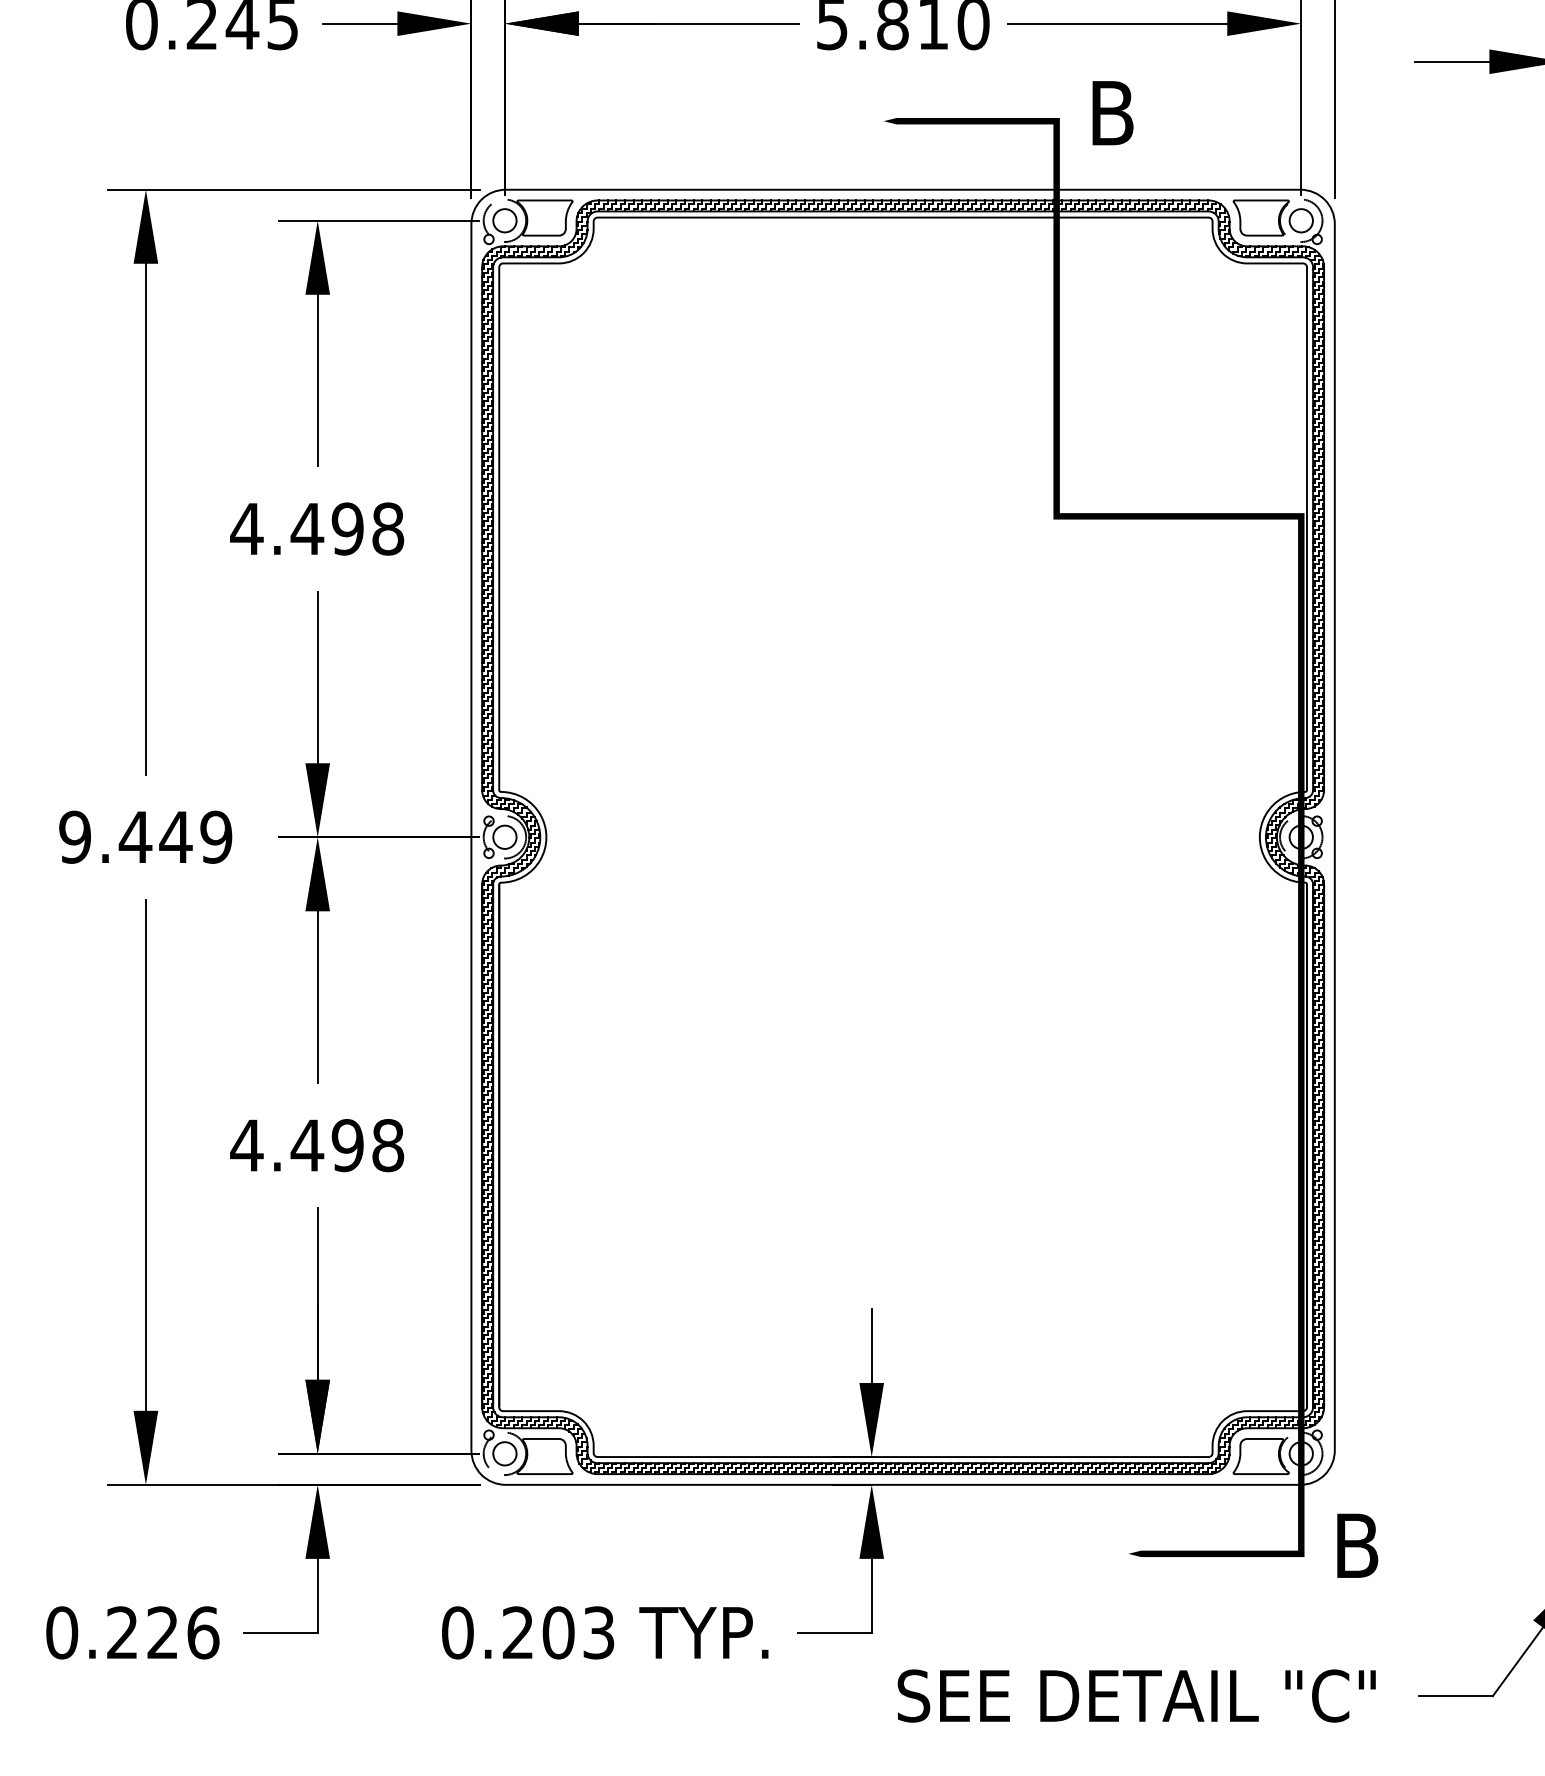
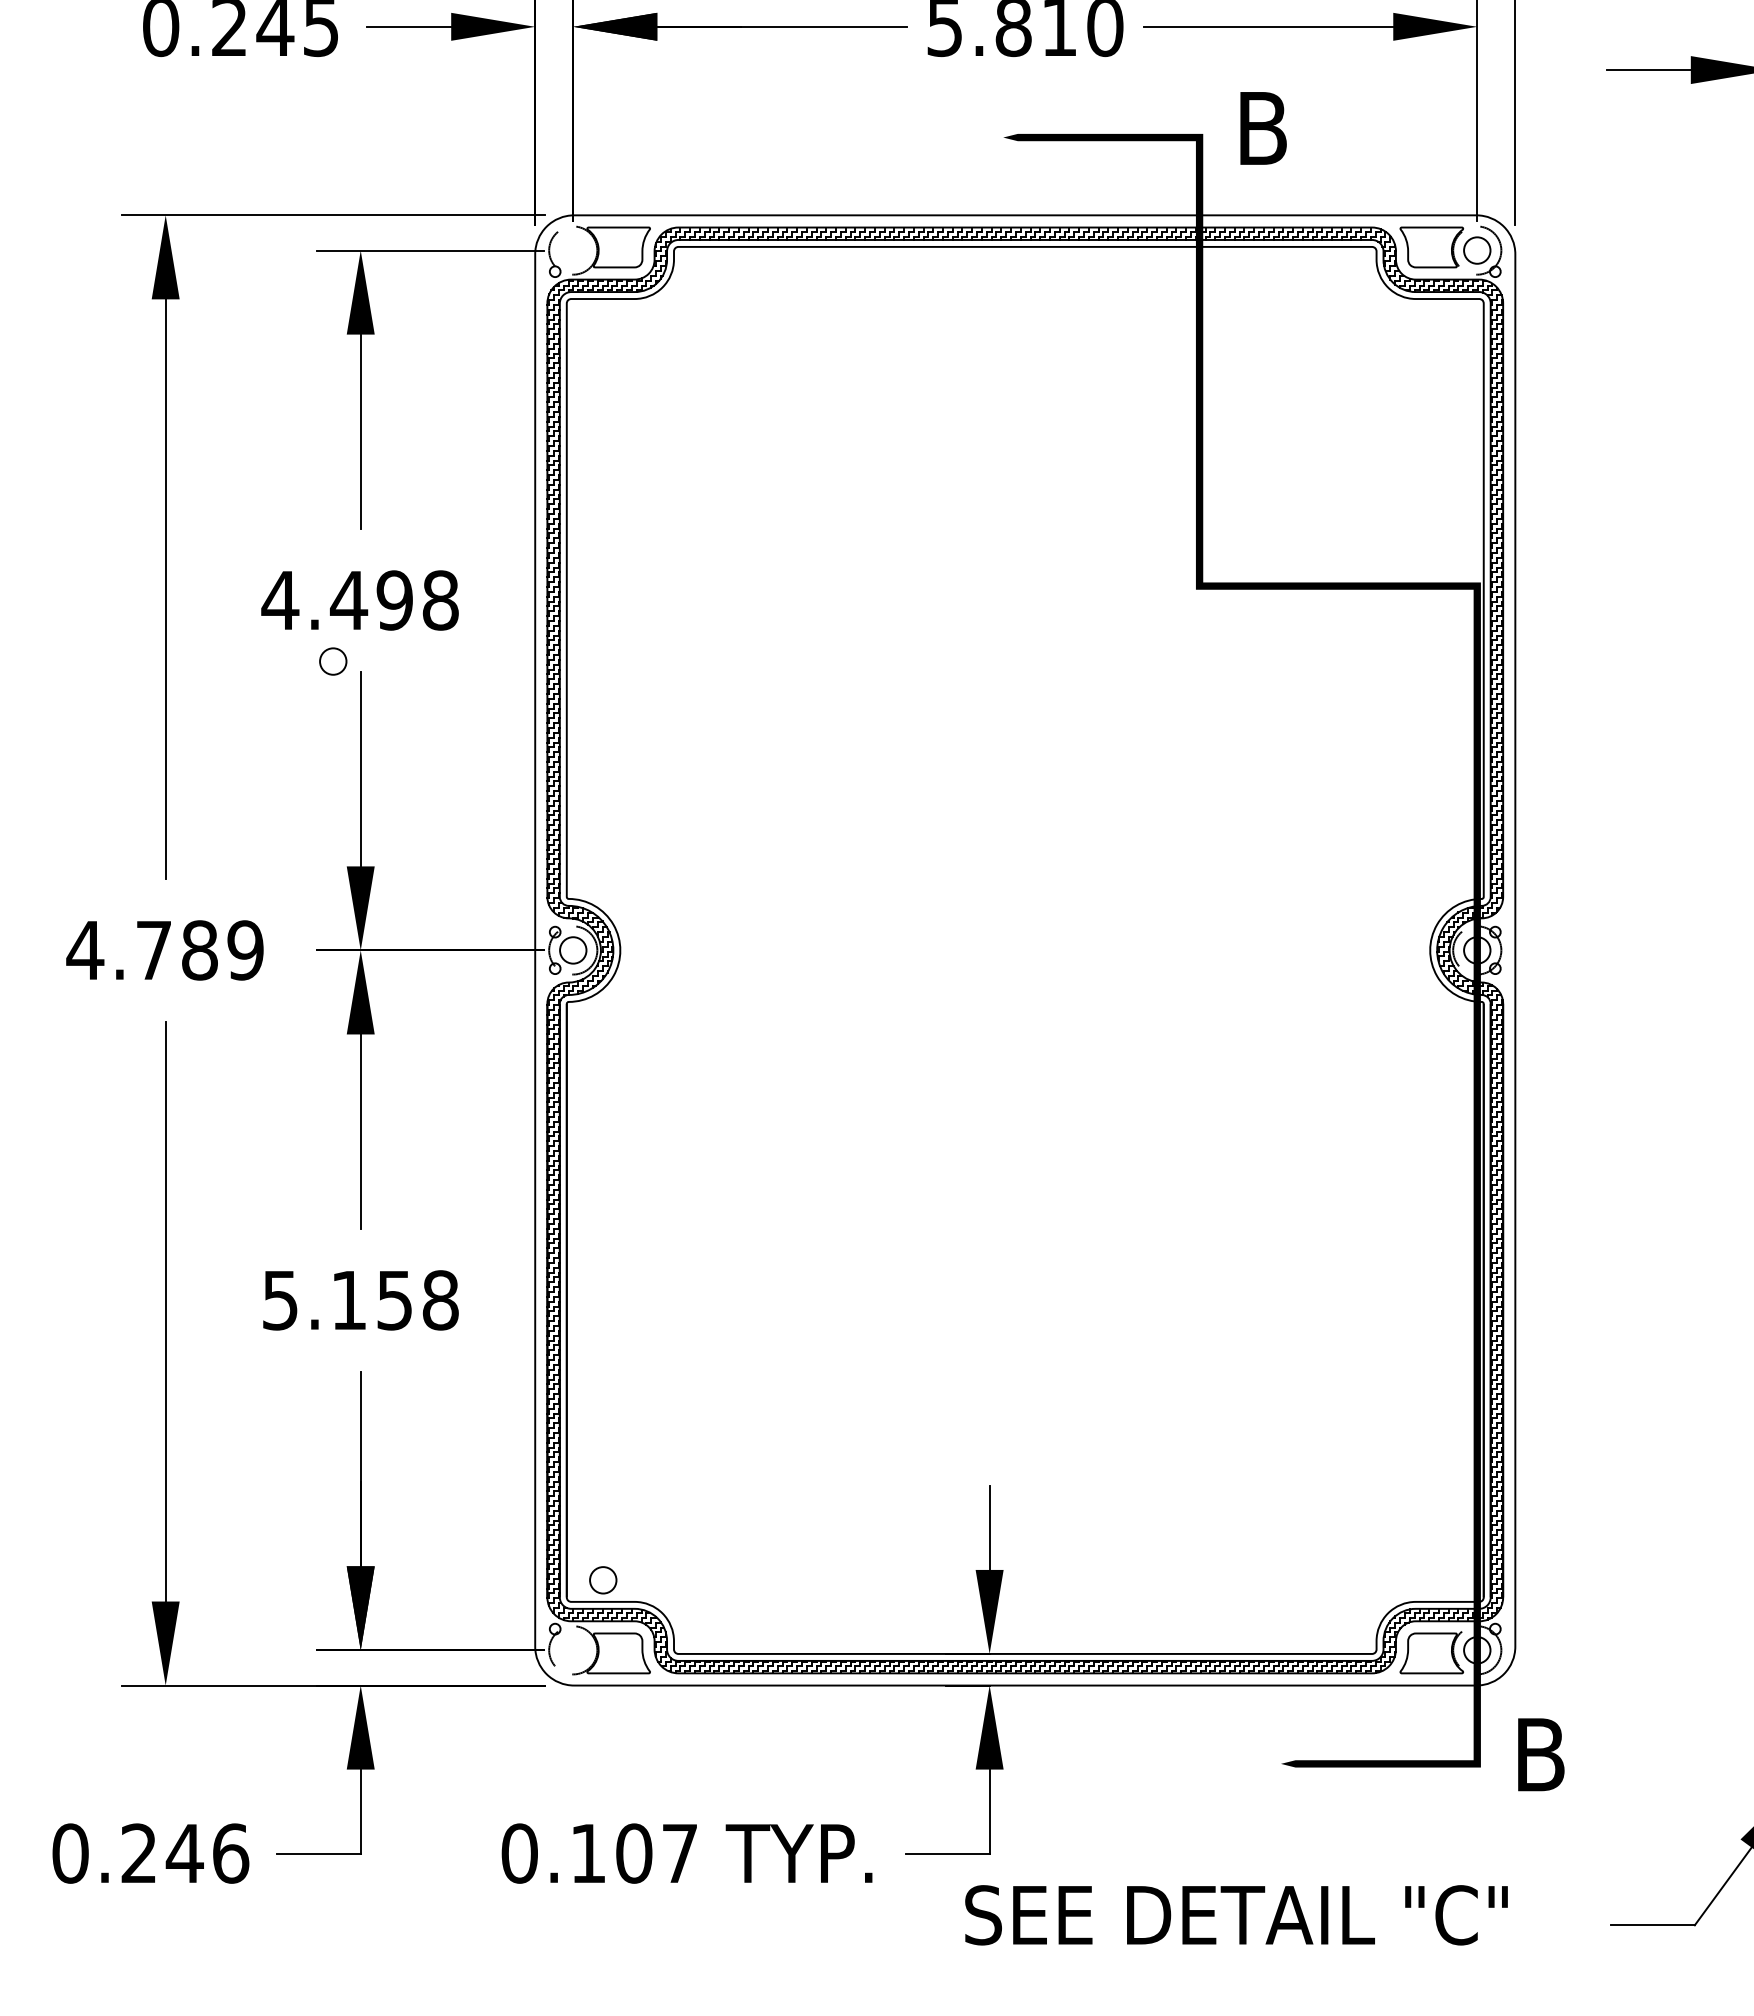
circle: (505, 220) -> (333, 661), moved
text: (125, 837) -> (142, 950), 9.449 -> 4.789
text: (296, 1145) -> (336, 1300), 4.498 -> 5.158
circle: (505, 1453) -> (603, 1580), moved
text: (162, 1631) -> (184, 1852), 0.226 -> 0.246
text: (558, 1632) -> (634, 1853), 0.203 -> 0.107
text: (1136, 1696) -> (1236, 1915), moved

